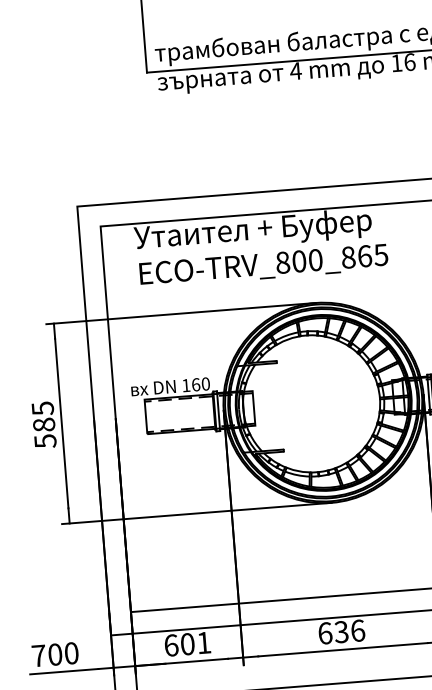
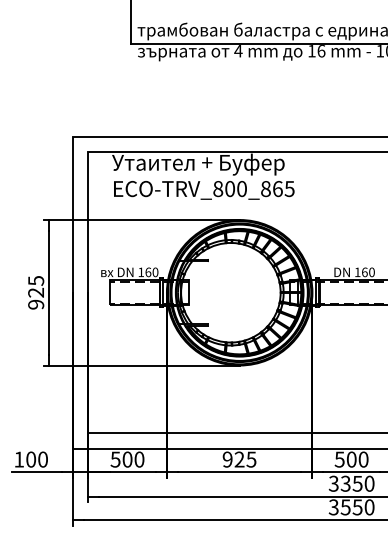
text: (45, 432) -> (36, 298), 585 -> 925
text: (341, 631) -> (239, 459), 636 -> 925
text: (187, 644) -> (127, 459), 601 -> 500
text: (39, 655) -> (19, 459), 700 -> 100

